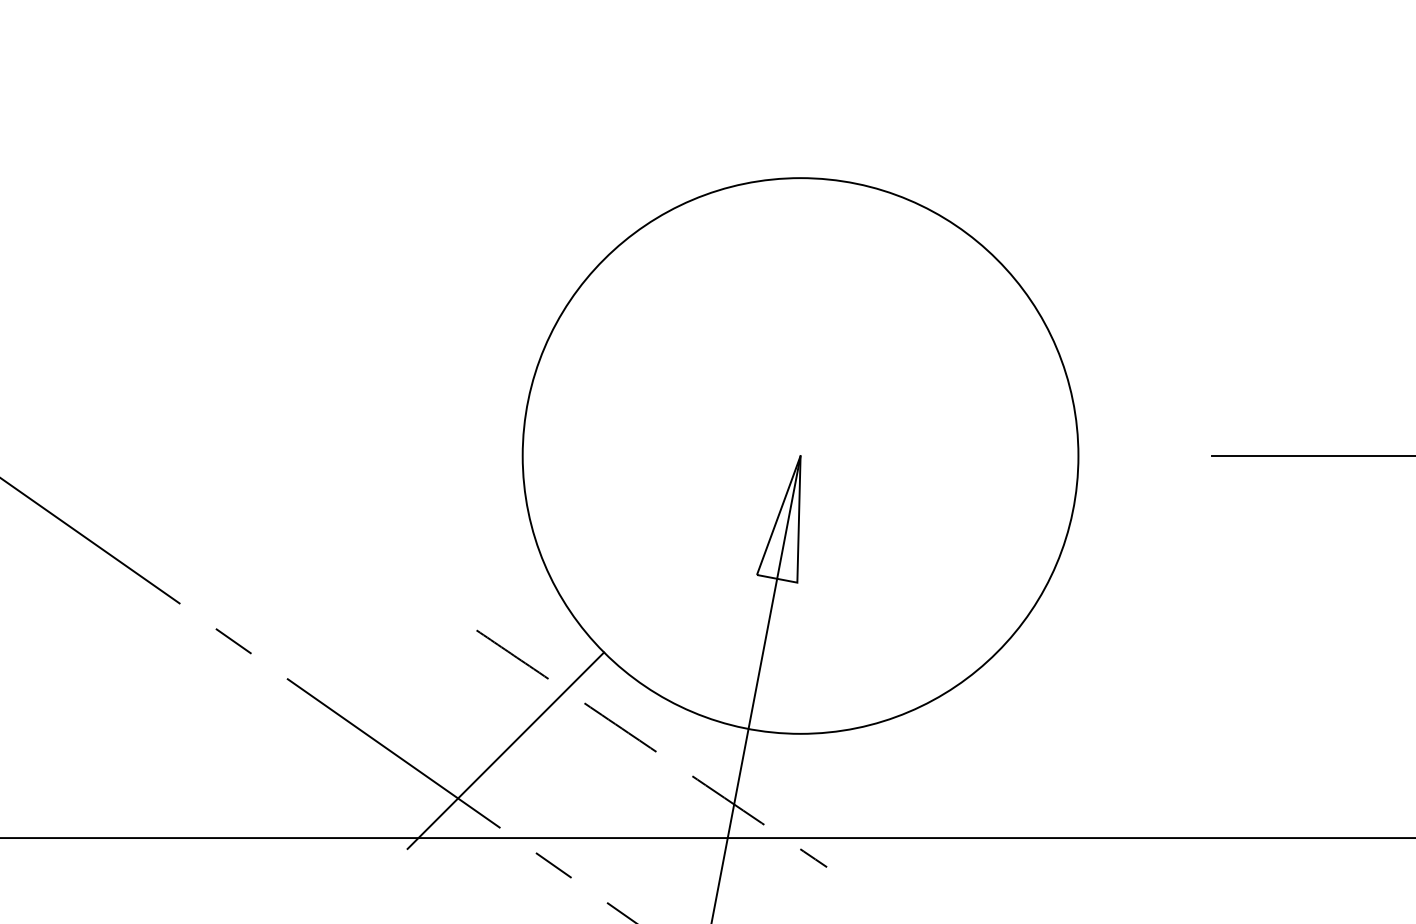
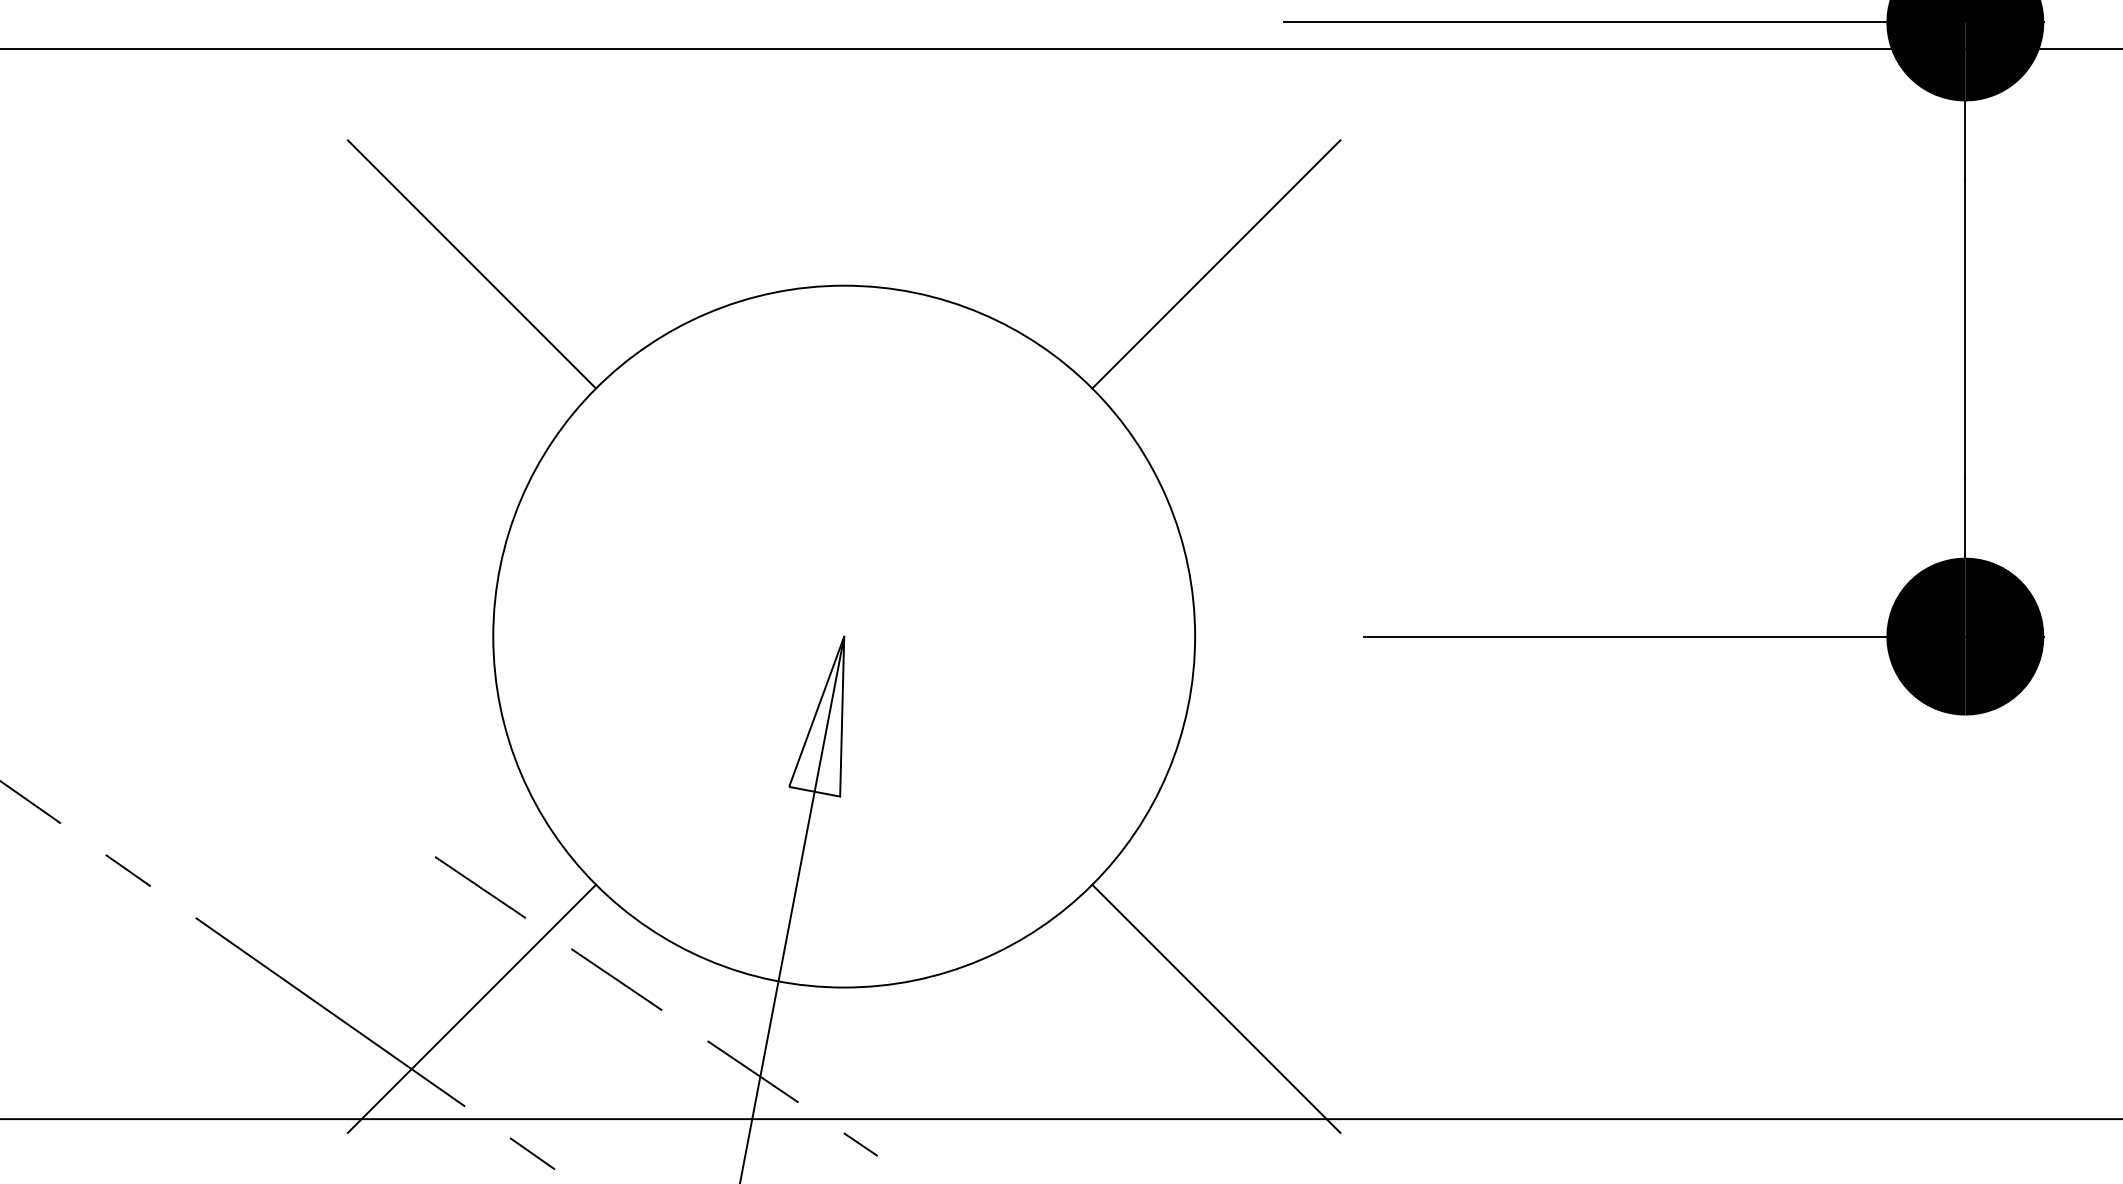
line: (505, 161) -> (471, 264), added
line: (1095, 161) -> (1216, 264), added
line: (1095, 750) -> (1216, 1008), added

